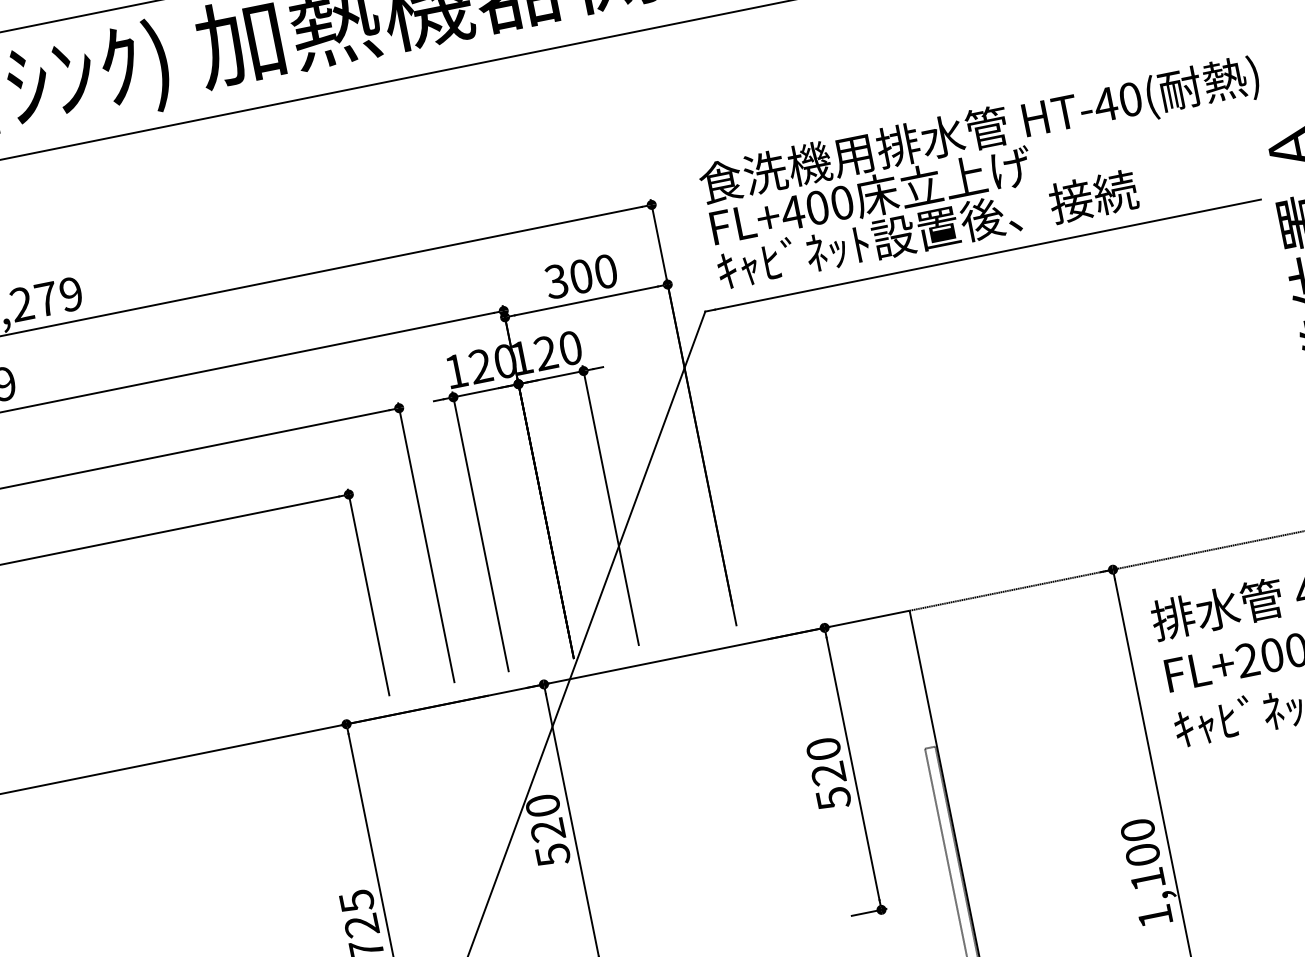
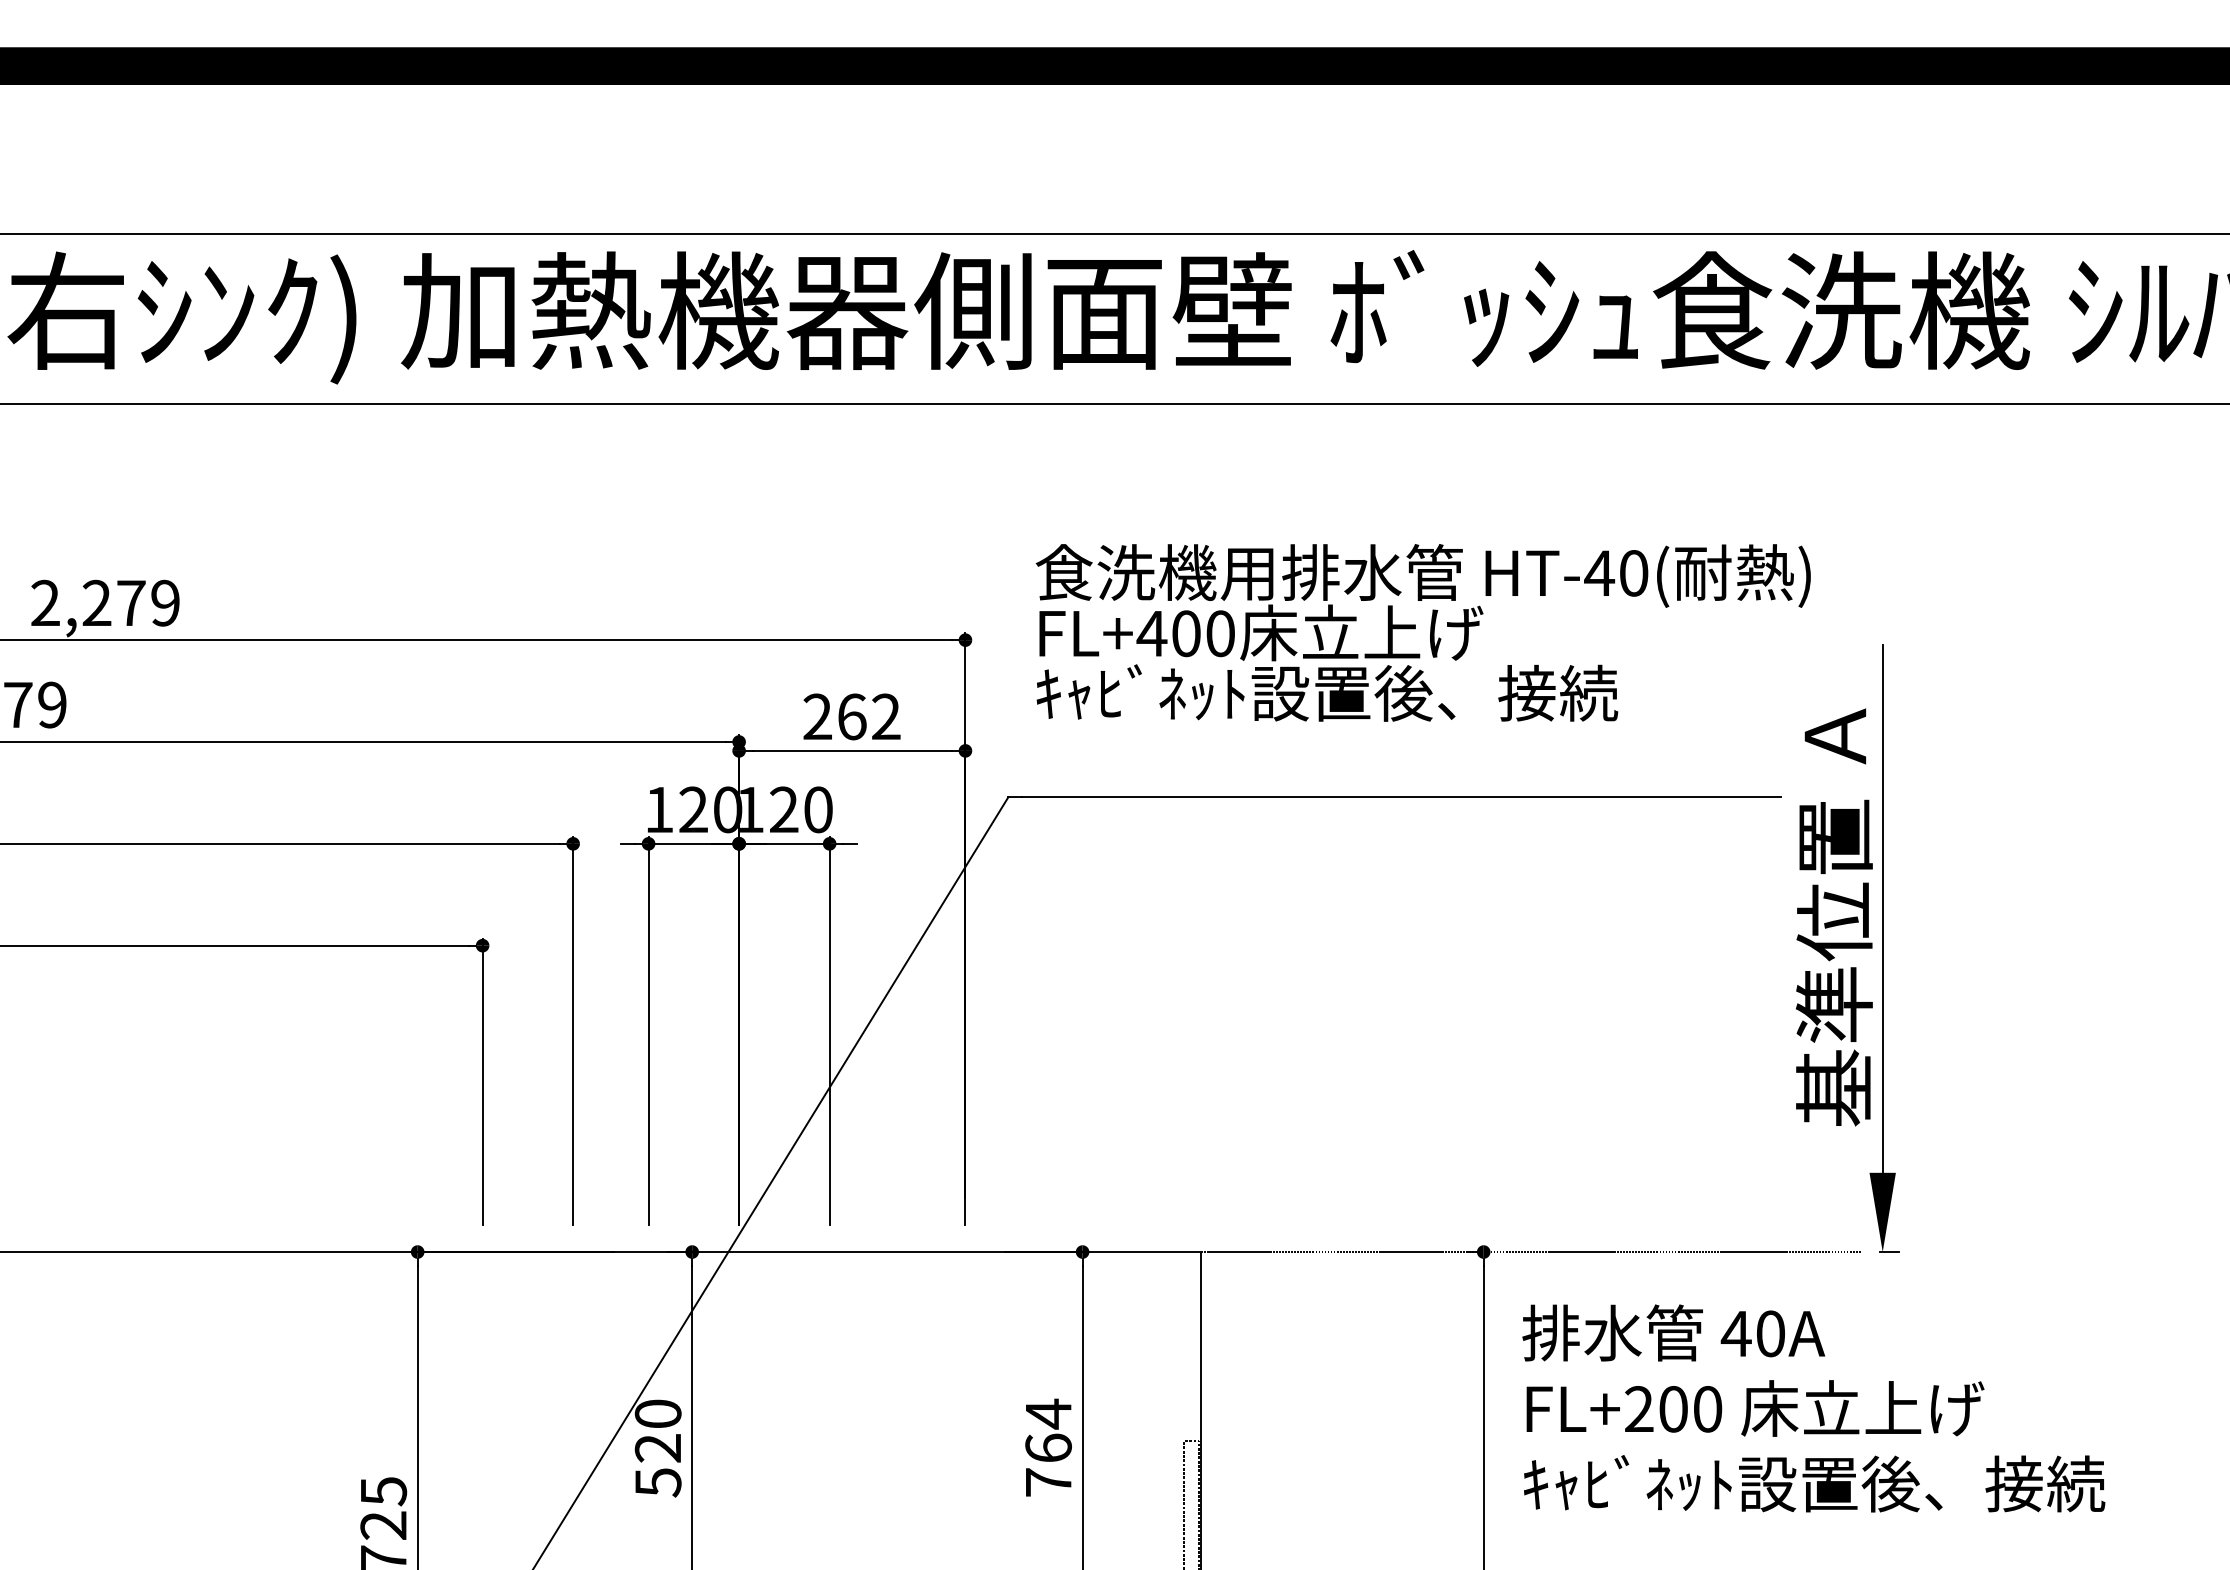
text: (987, 172) -> (1422, 632), moved
text: (580, 276) -> (851, 716), 300 -> 262
text: (828, 773) -> (1048, 1447), 520 -> 764

